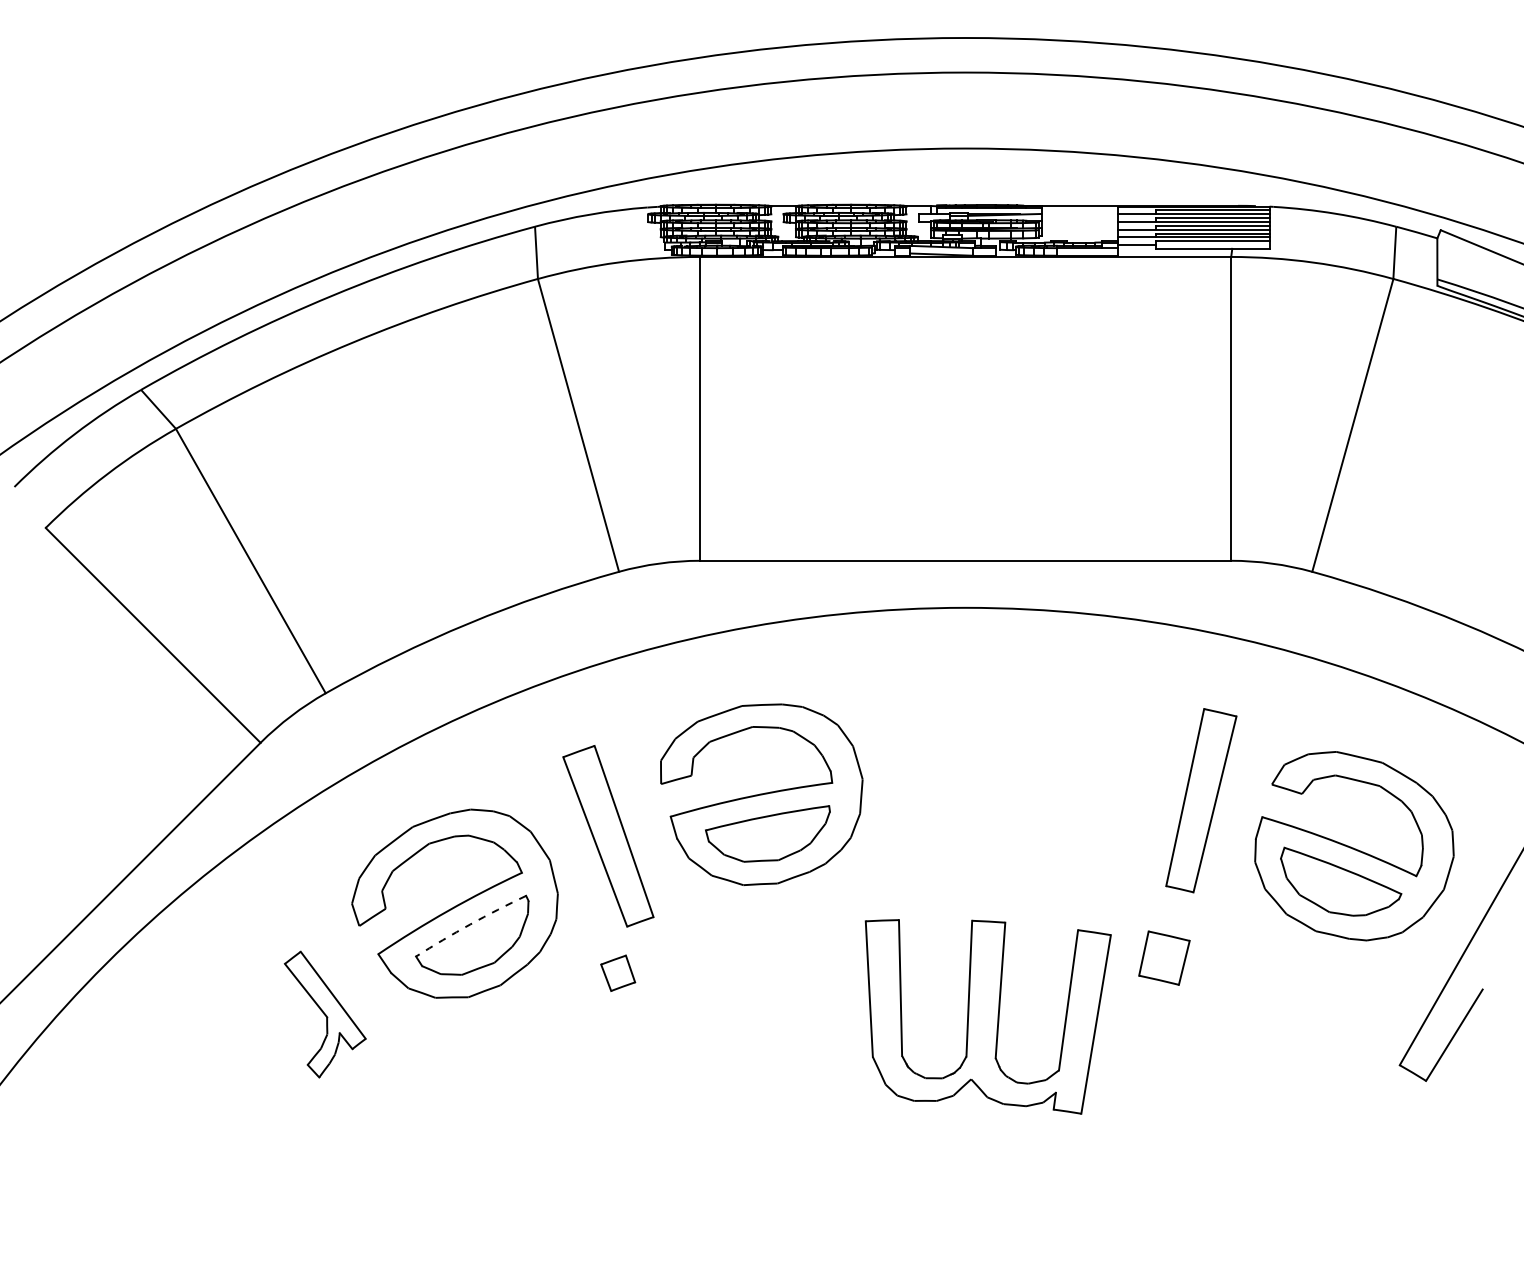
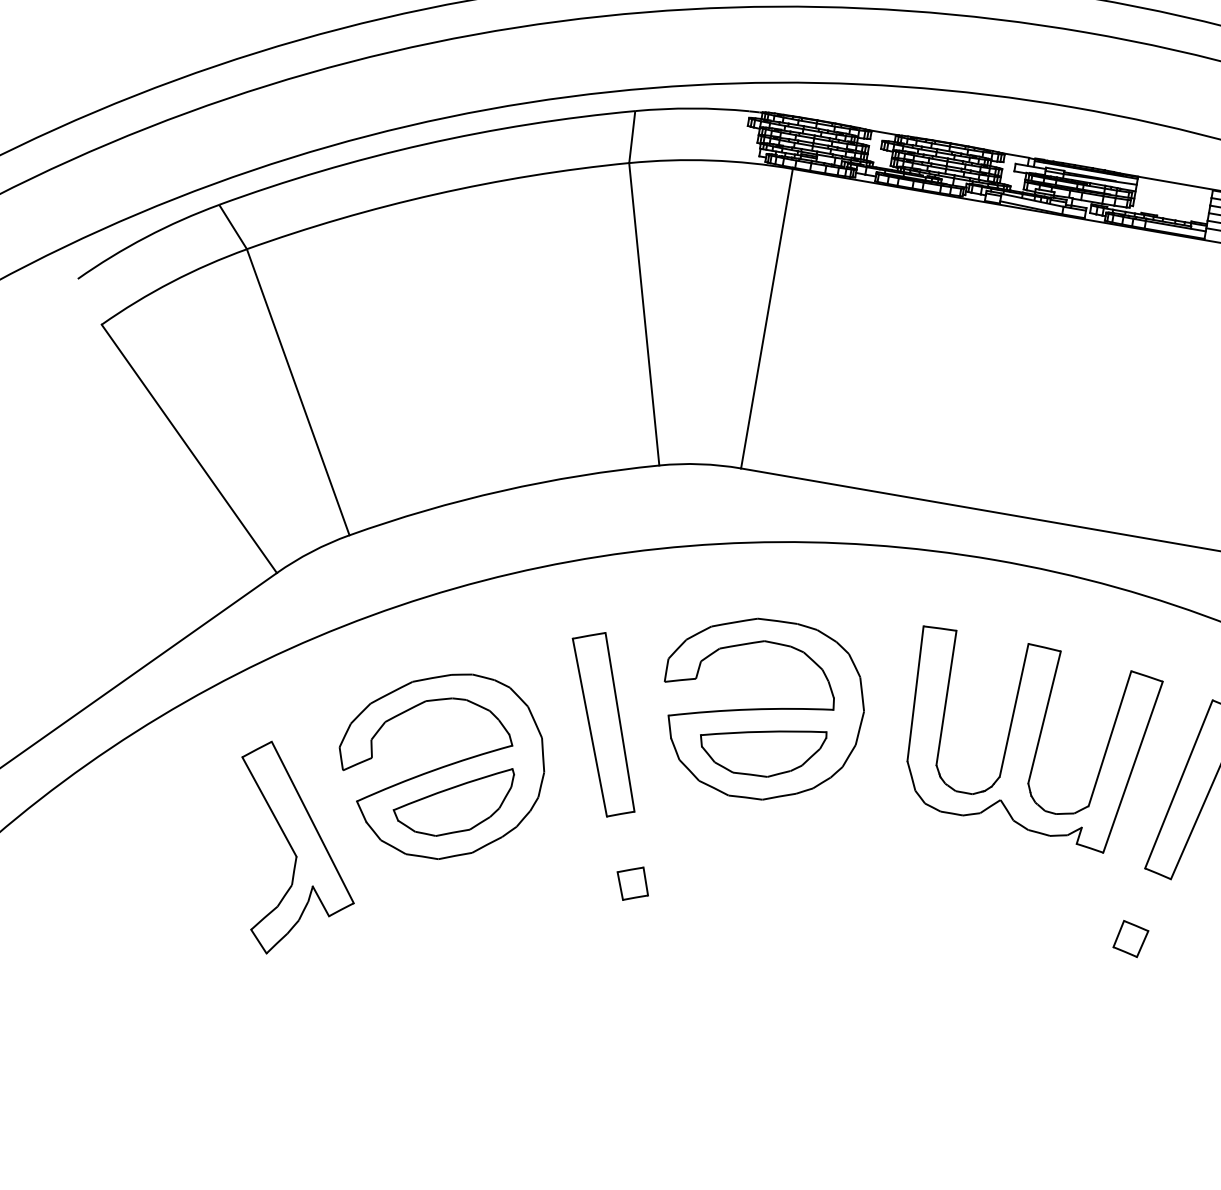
arc: (470, 924) -> (452, 787), dashed -> solid
part: (1163, 957) -> (1130, 938), size x0.62
part: (618, 972) -> (633, 882), moved
part: (325, 1014) -> (294, 851), size x1.67
part: (987, 1016) -> (1027, 740), moved

